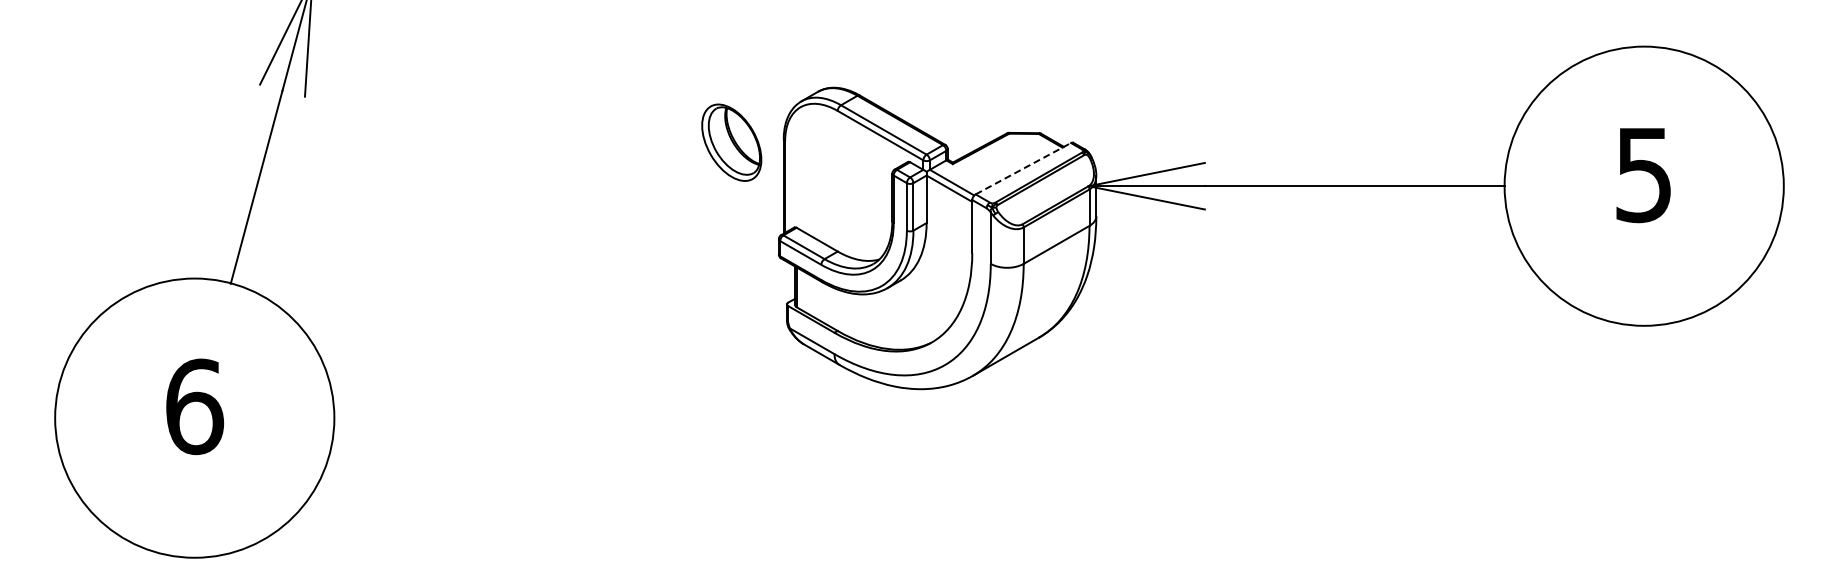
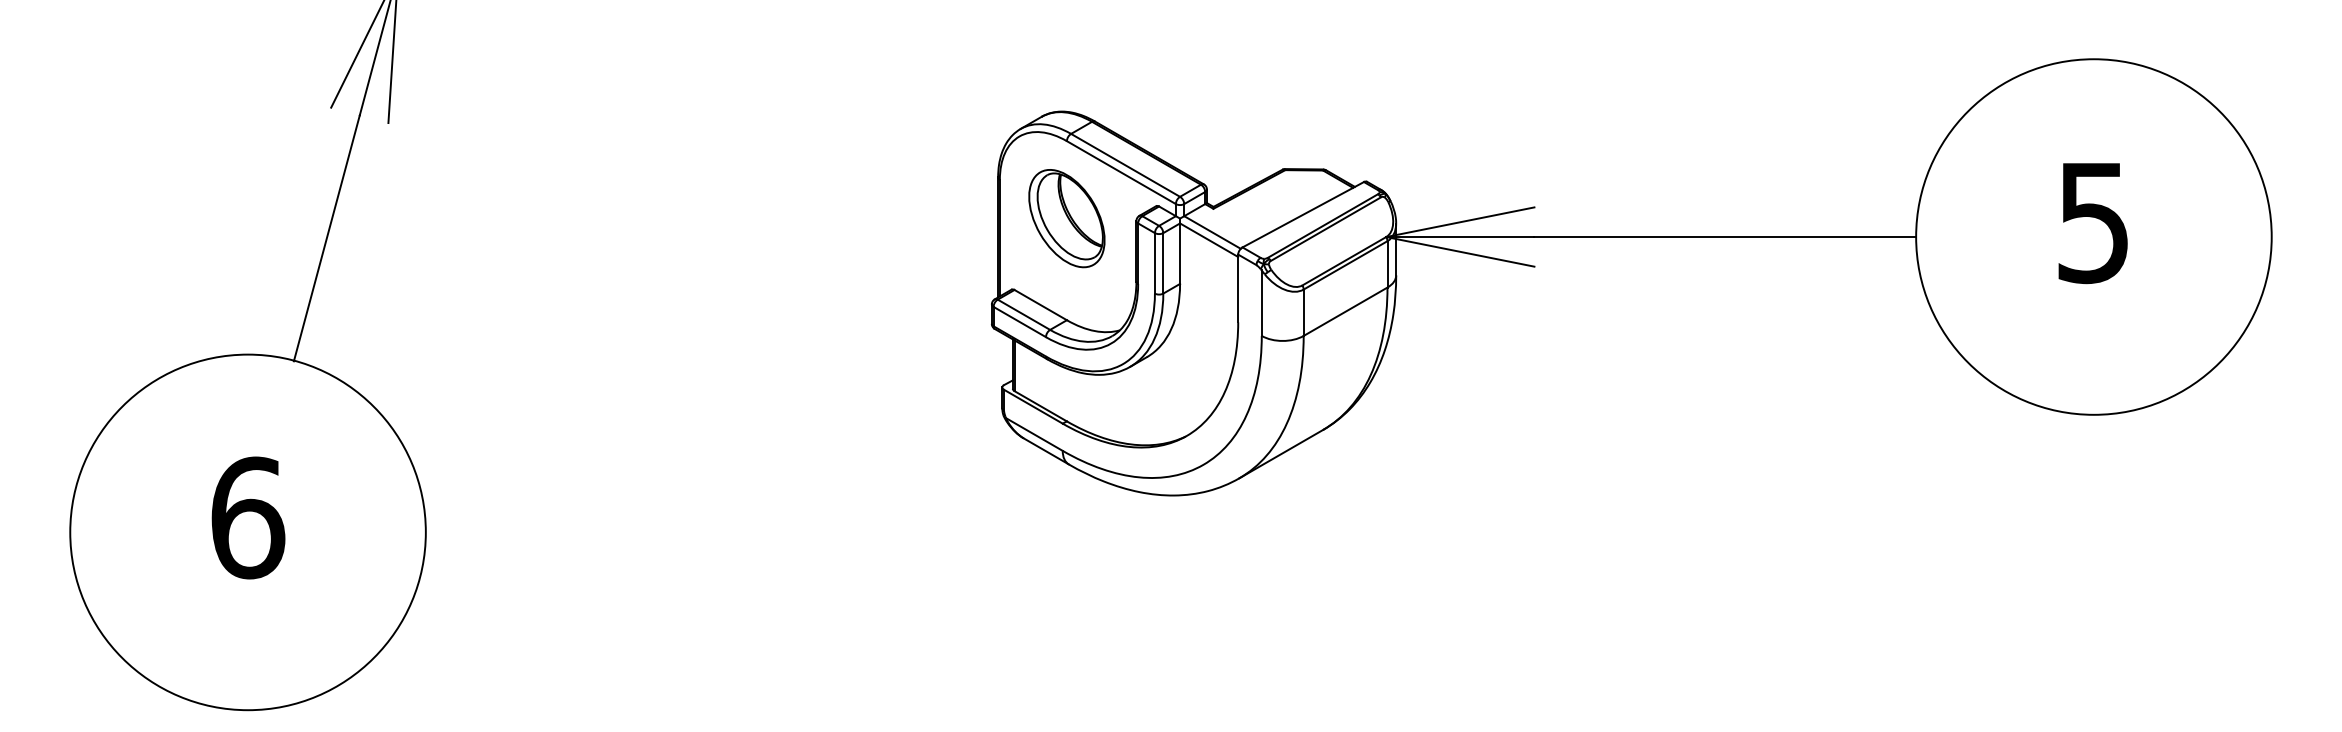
part: (731, 142) -> (1066, 218), moved
line: (1023, 168) -> (1303, 214), dashed -> solid

